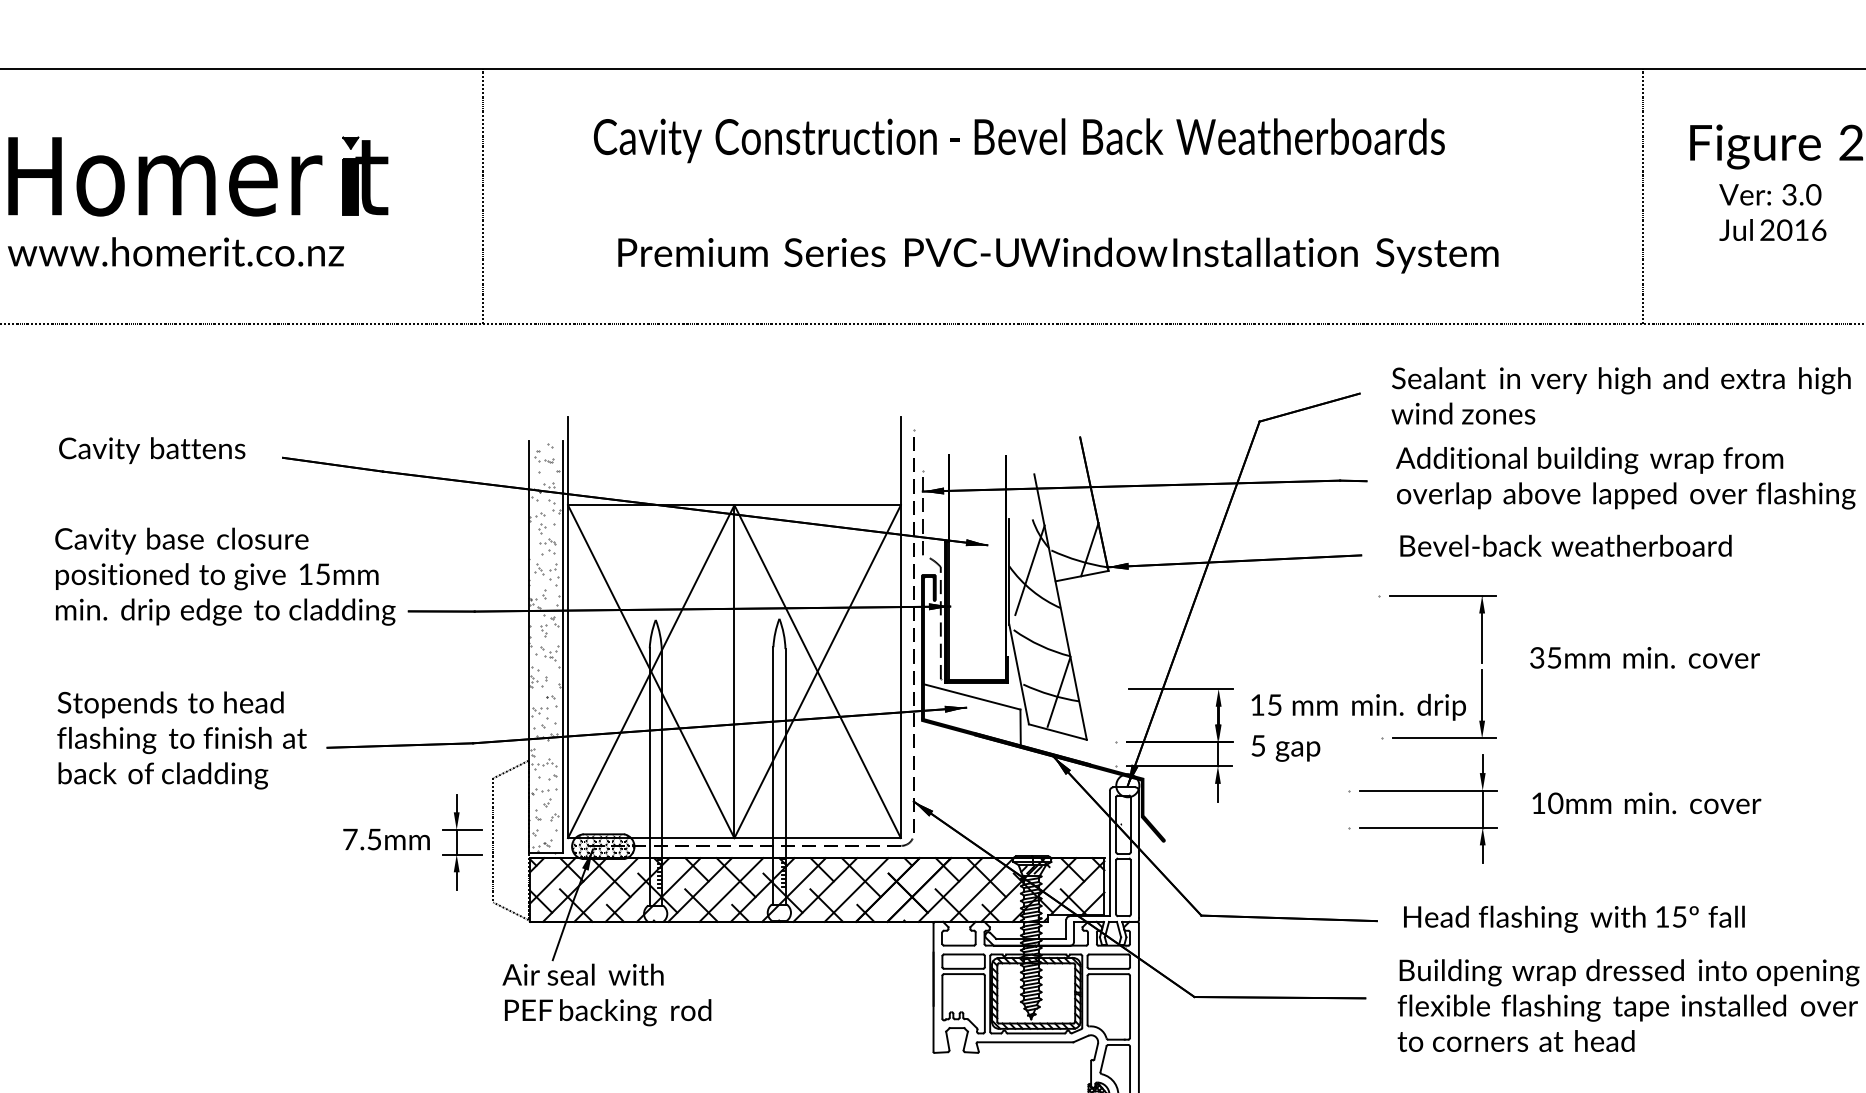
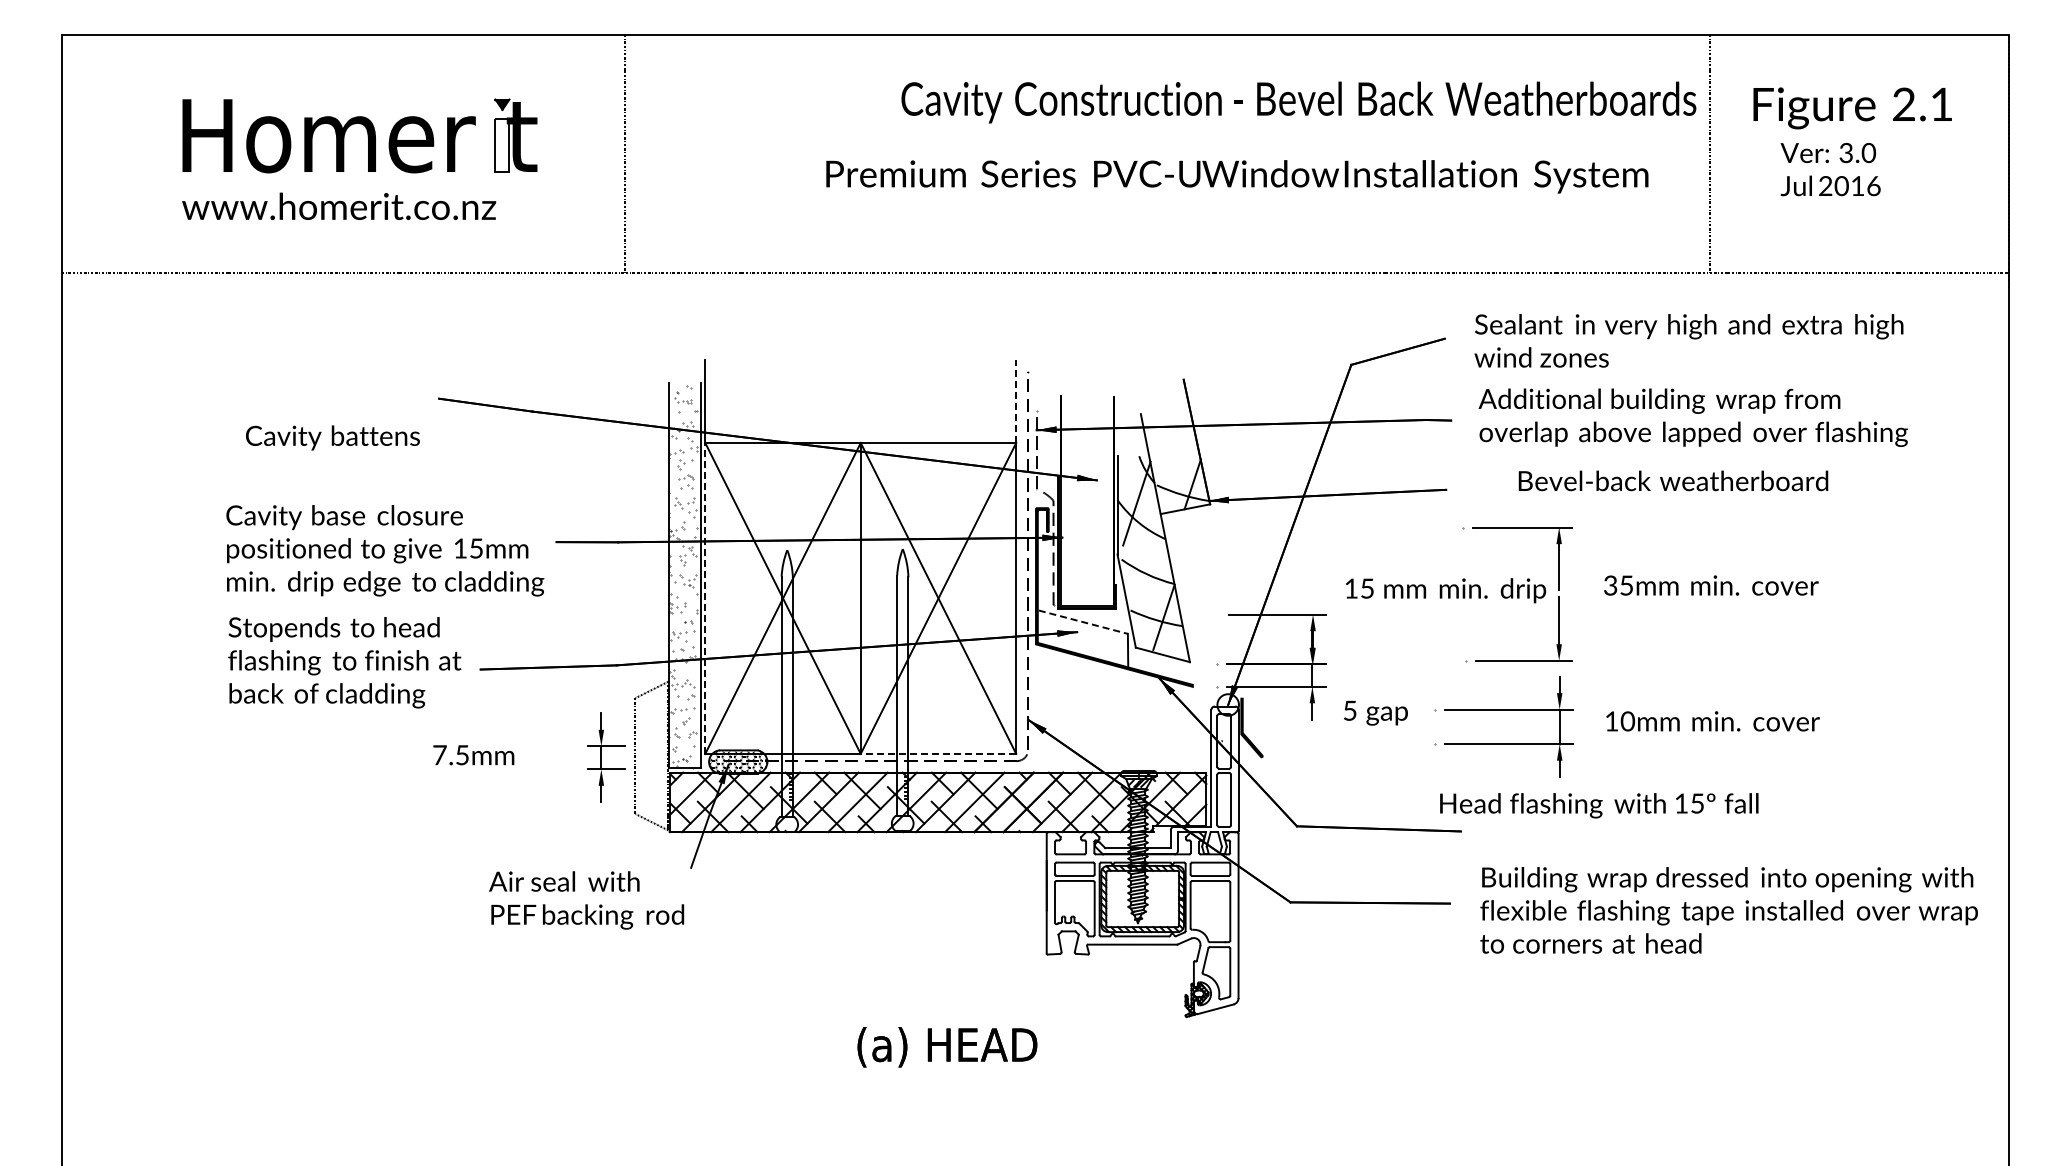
text: (1018, 140) -> (1298, 102), moved
fill: (350, 186) -> (502, 145), removed
text: (1058, 255) -> (1237, 176), moved
text: (151, 450) -> (332, 437), moved
line: (901, 460) -> (1016, 401), solid -> dashed
text: (1566, 545) -> (1673, 480), moved
text: (225, 576) -> (385, 550), moved
line: (568, 670) -> (705, 597), solid -> dashed
line: (972, 697) -> (1083, 622), solid -> dashed
text: (1359, 707) -> (1446, 590), moved
text: (1285, 747) -> (1375, 712), moved
fill: (1058, 756) -> (1163, 677), removed
line: (817, 837) -> (938, 753), solid -> dashed
text: (386, 839) -> (473, 755), moved
text: (1574, 919) -> (1599, 805), moved
text: (606, 995) -> (586, 900), moved

